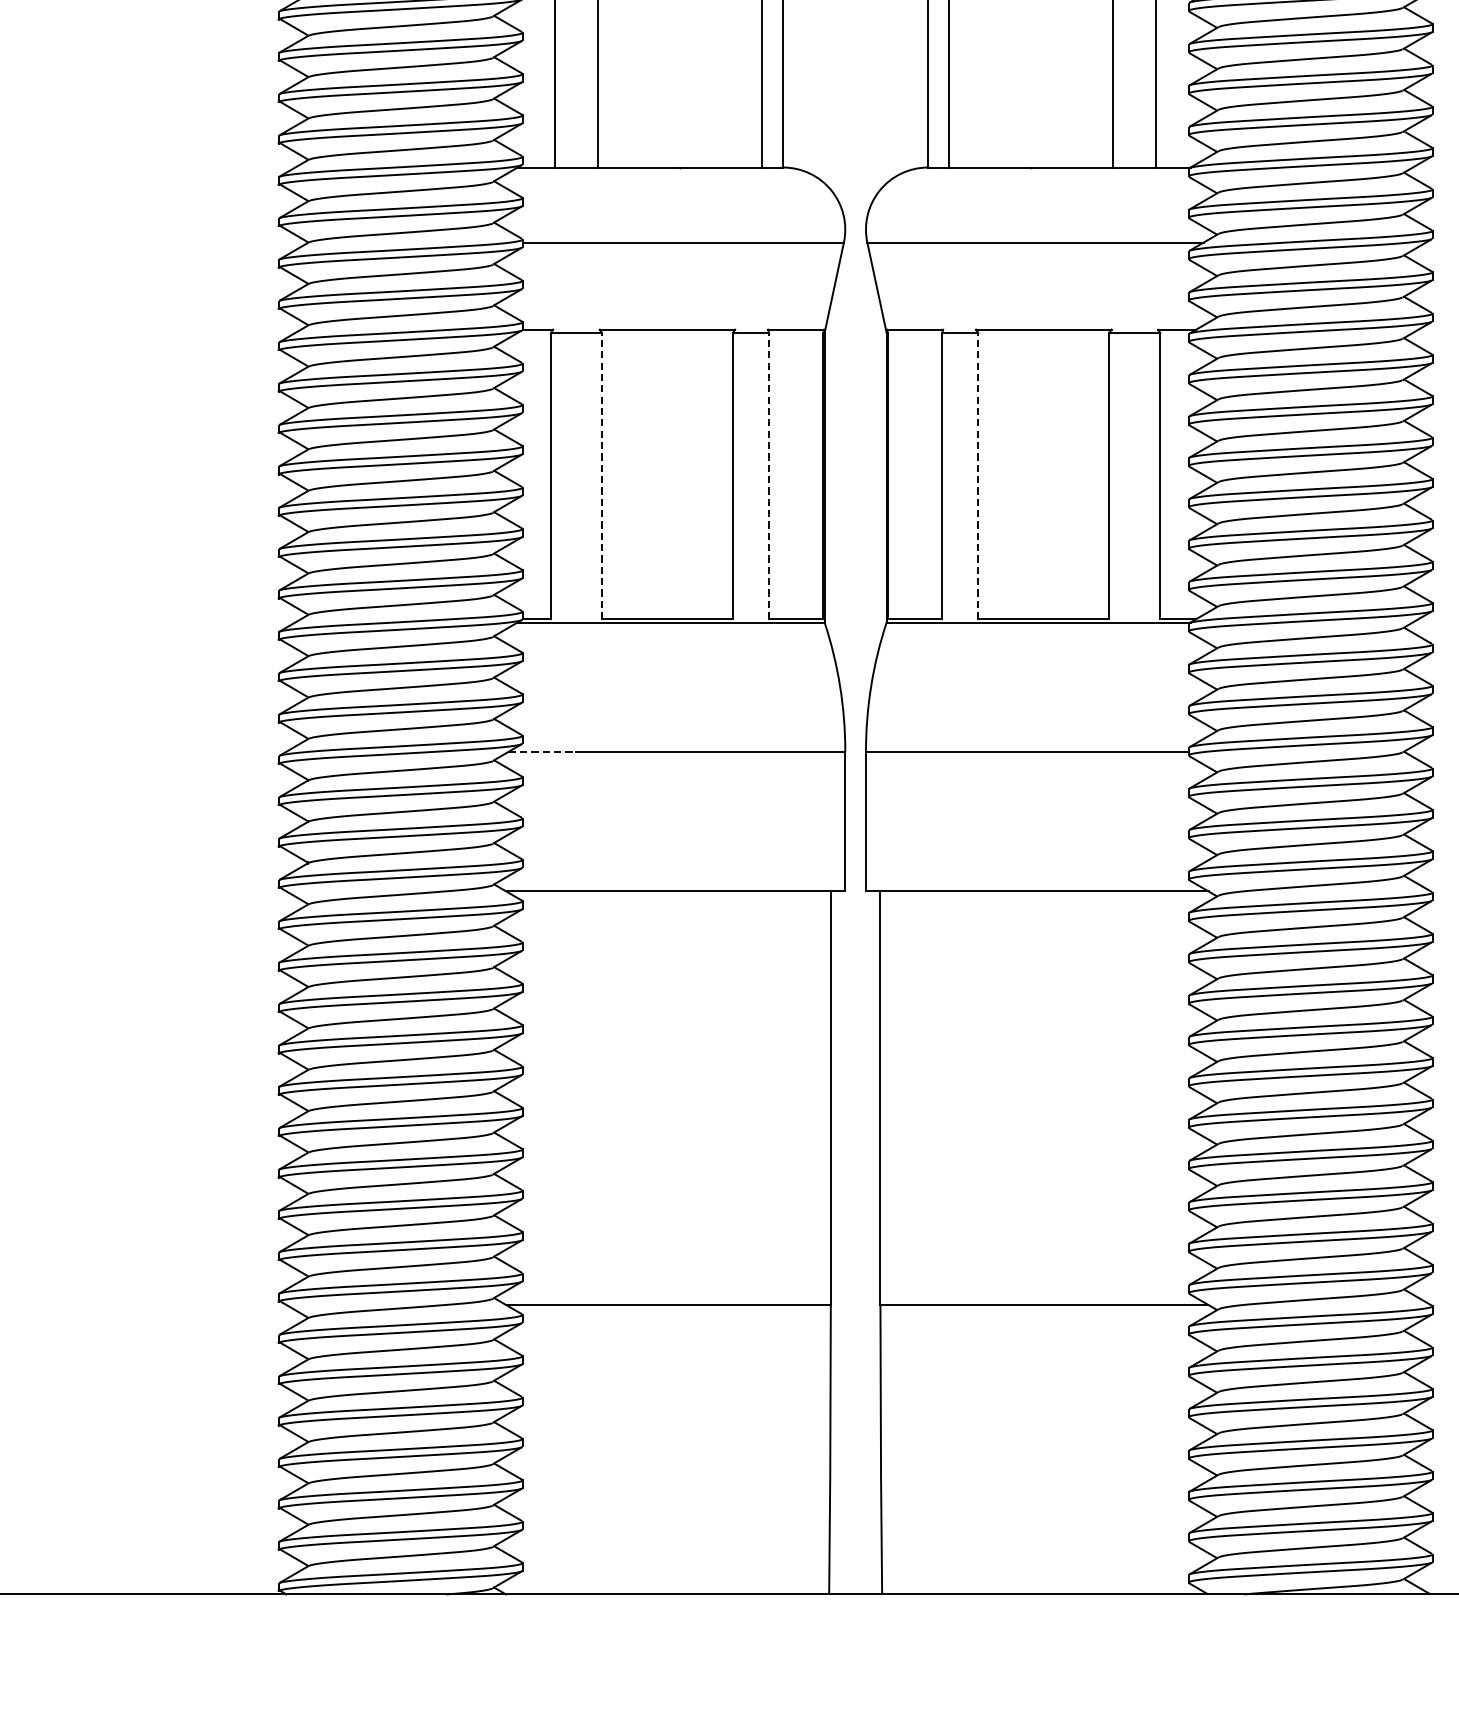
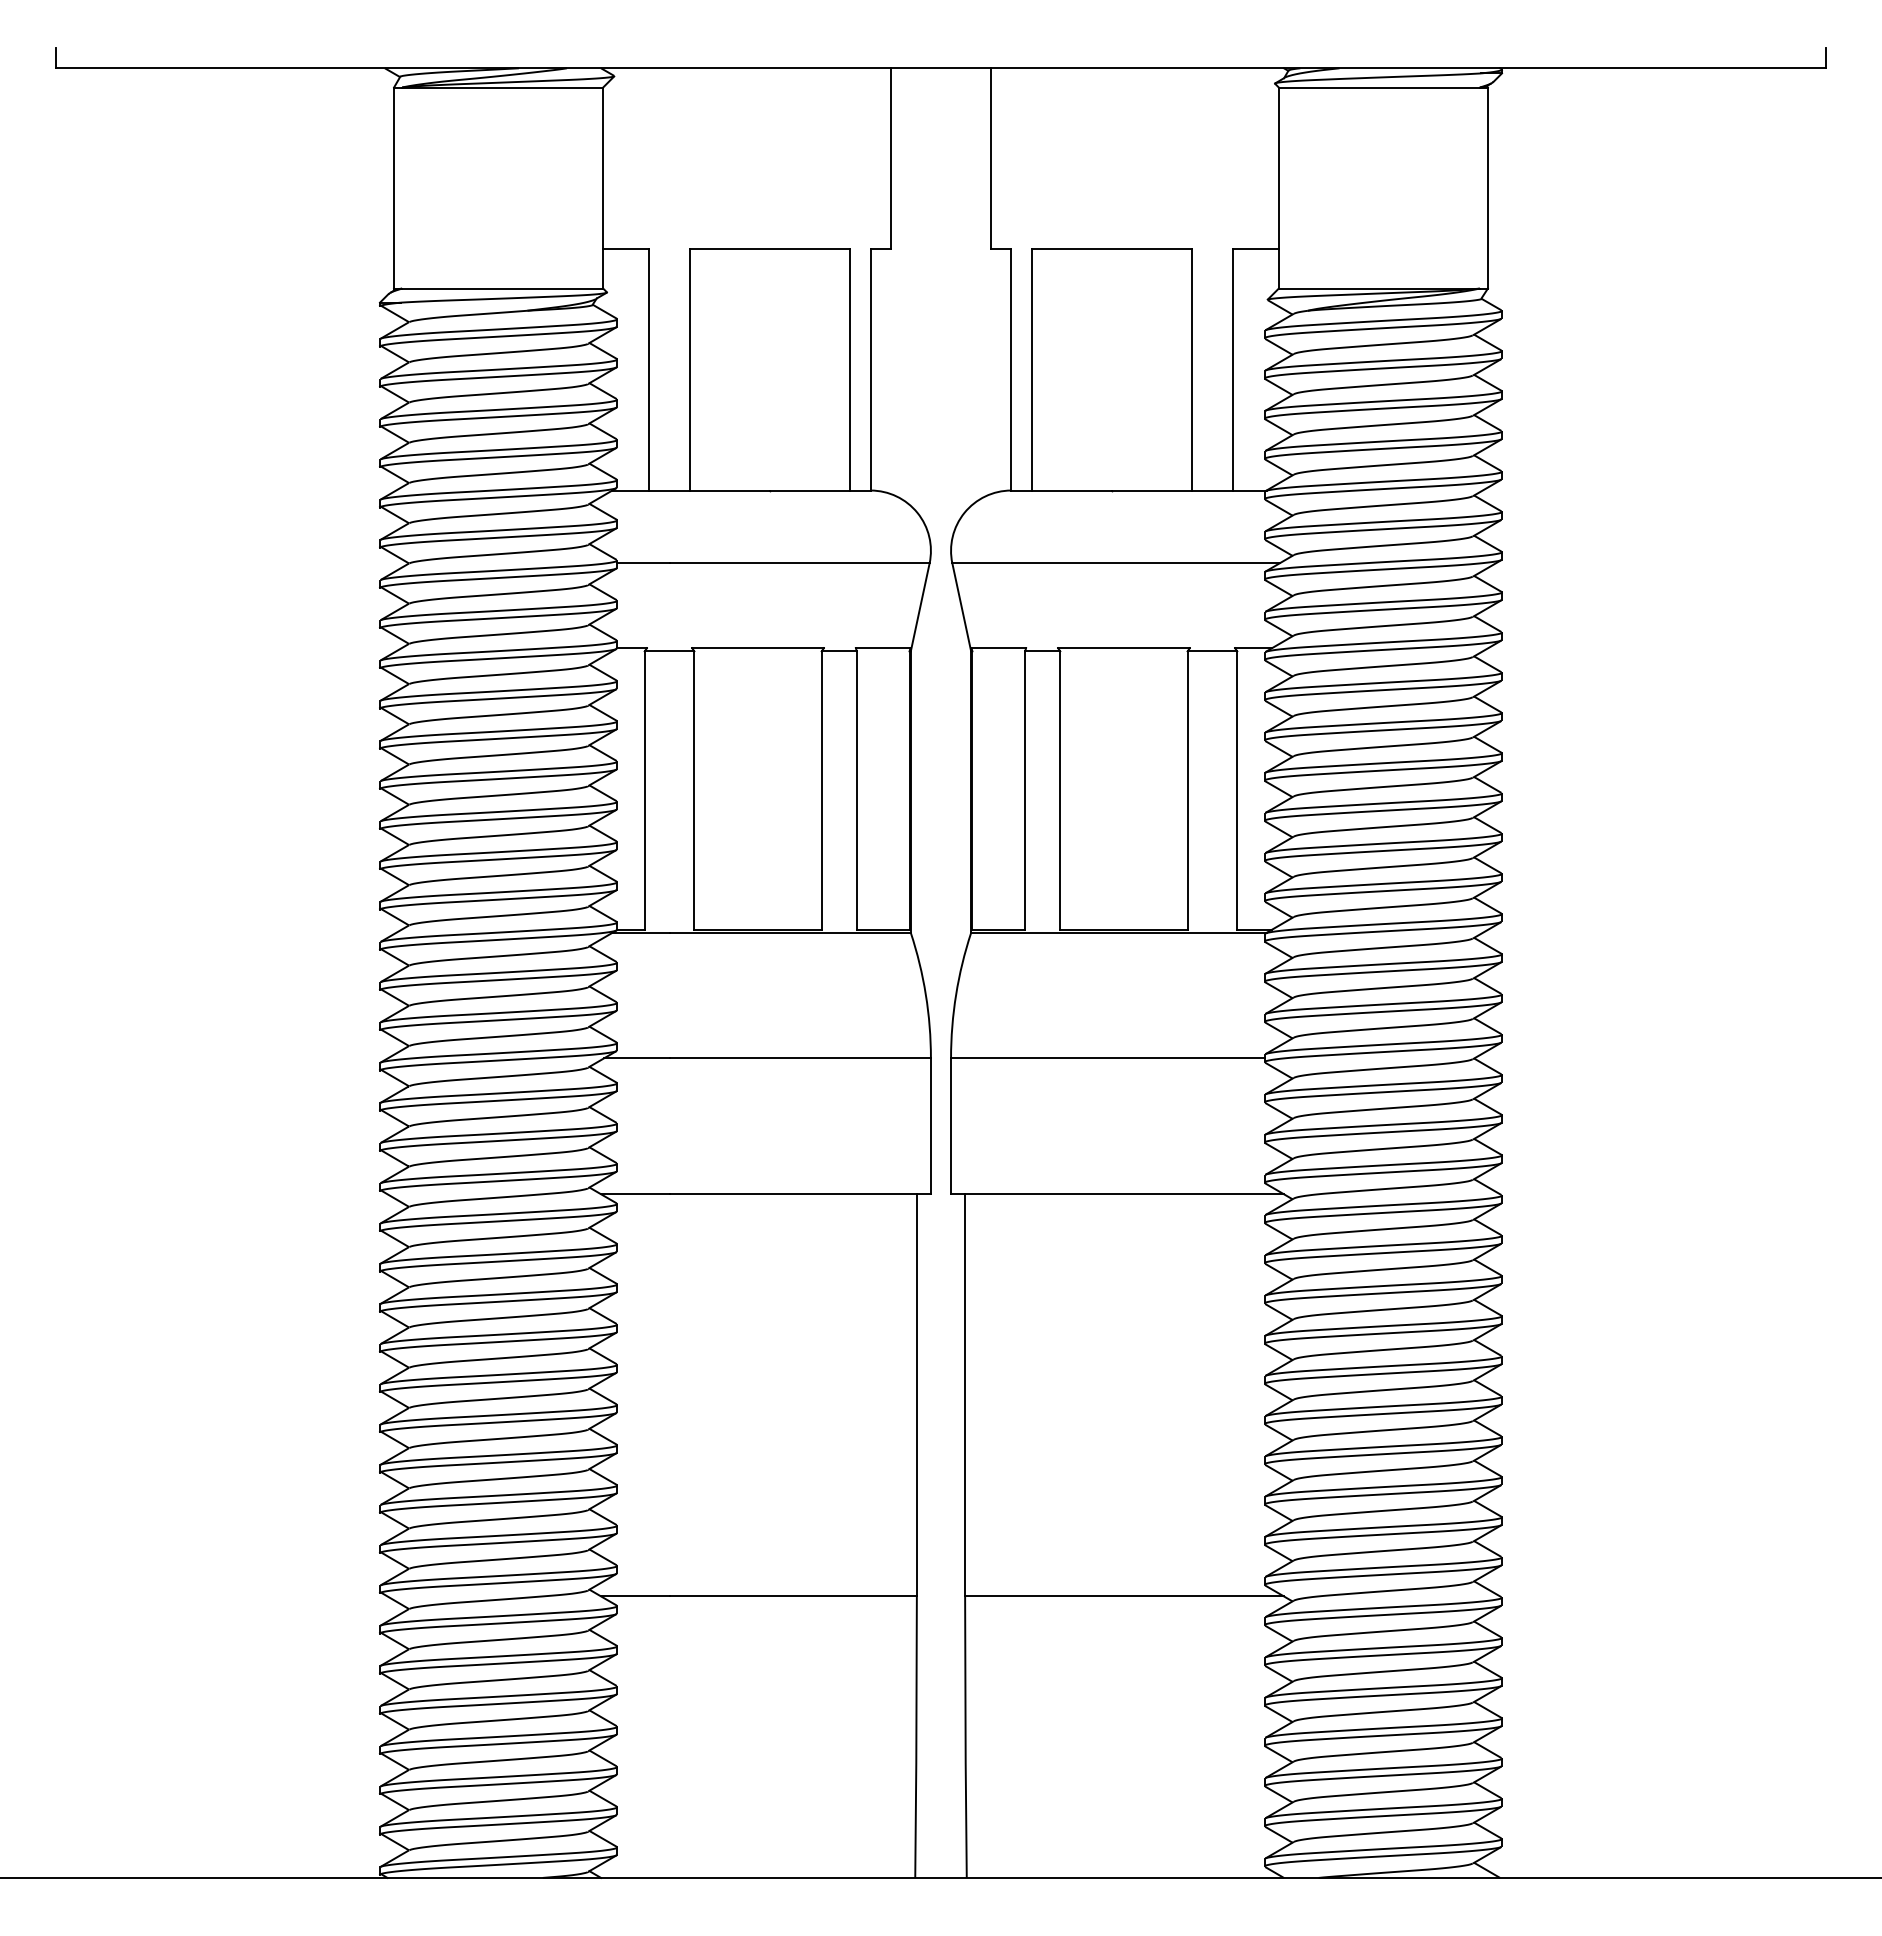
line: (602, 476) -> (694, 790), dashed -> solid
line: (768, 476) -> (856, 790), dashed -> solid
line: (978, 476) -> (1060, 790), dashed -> solid
line: (542, 751) -> (636, 1058), dashed -> solid

